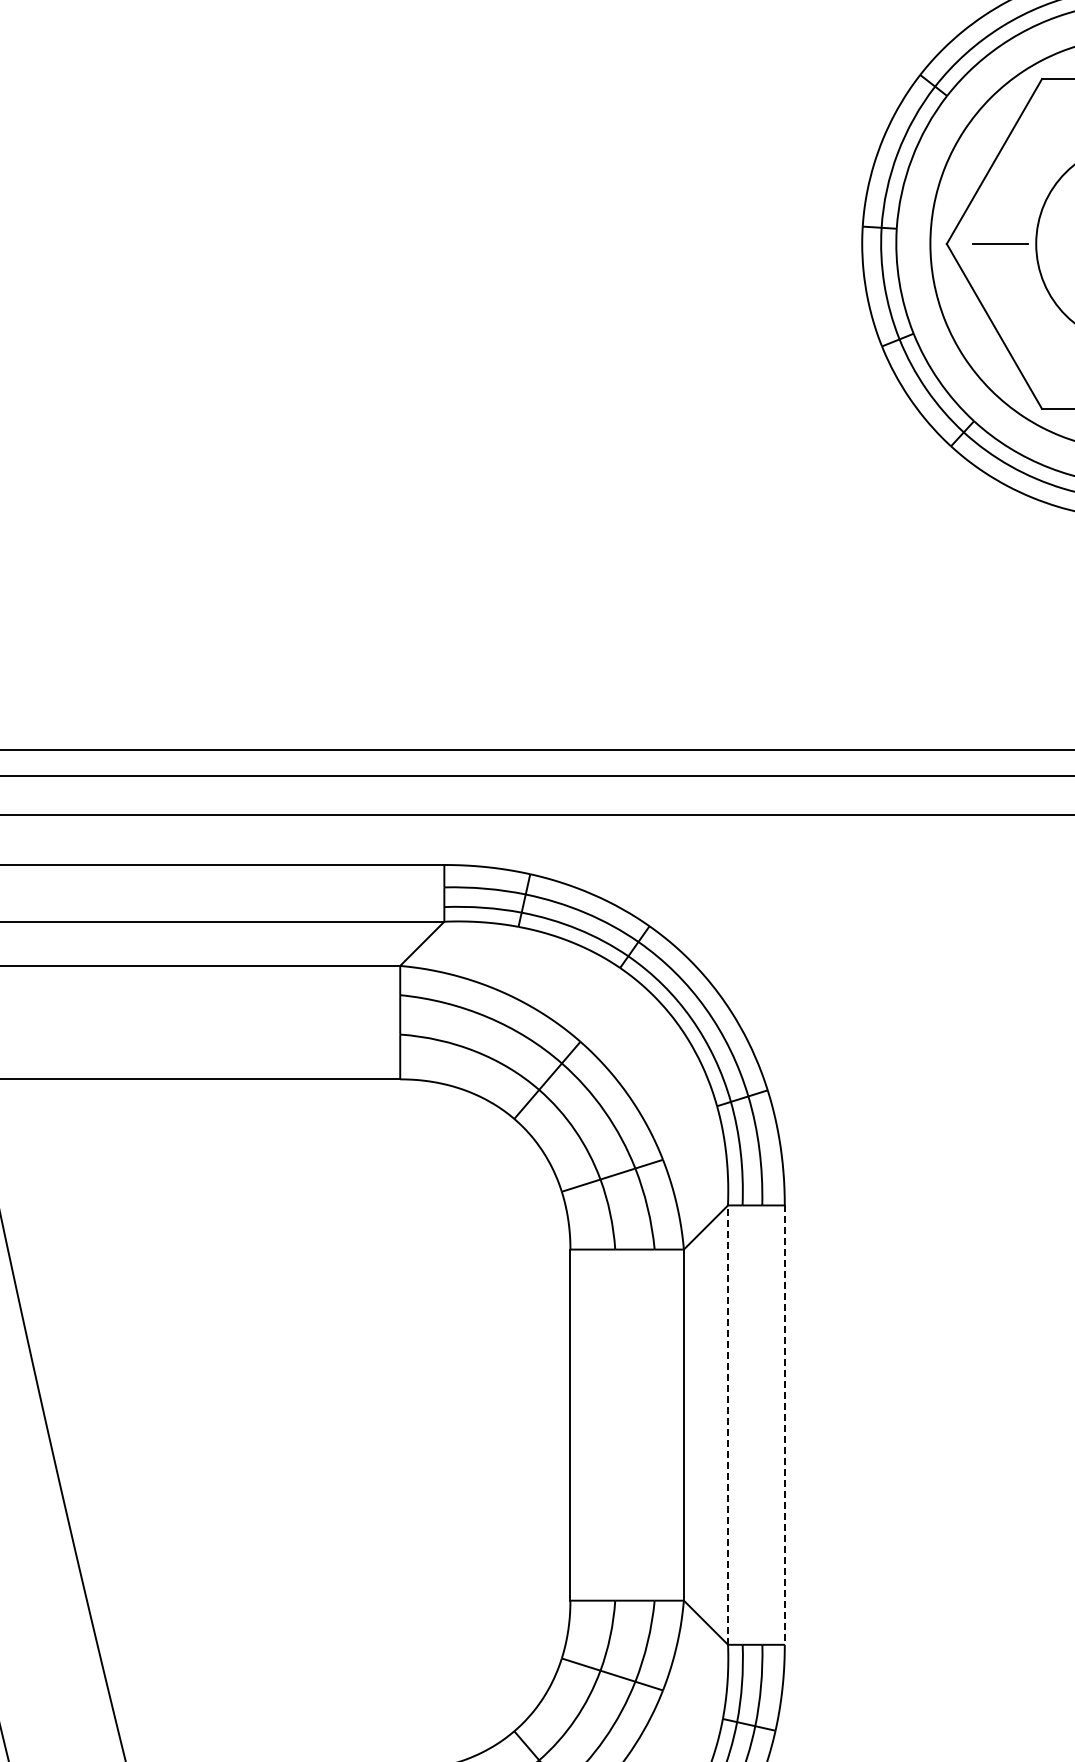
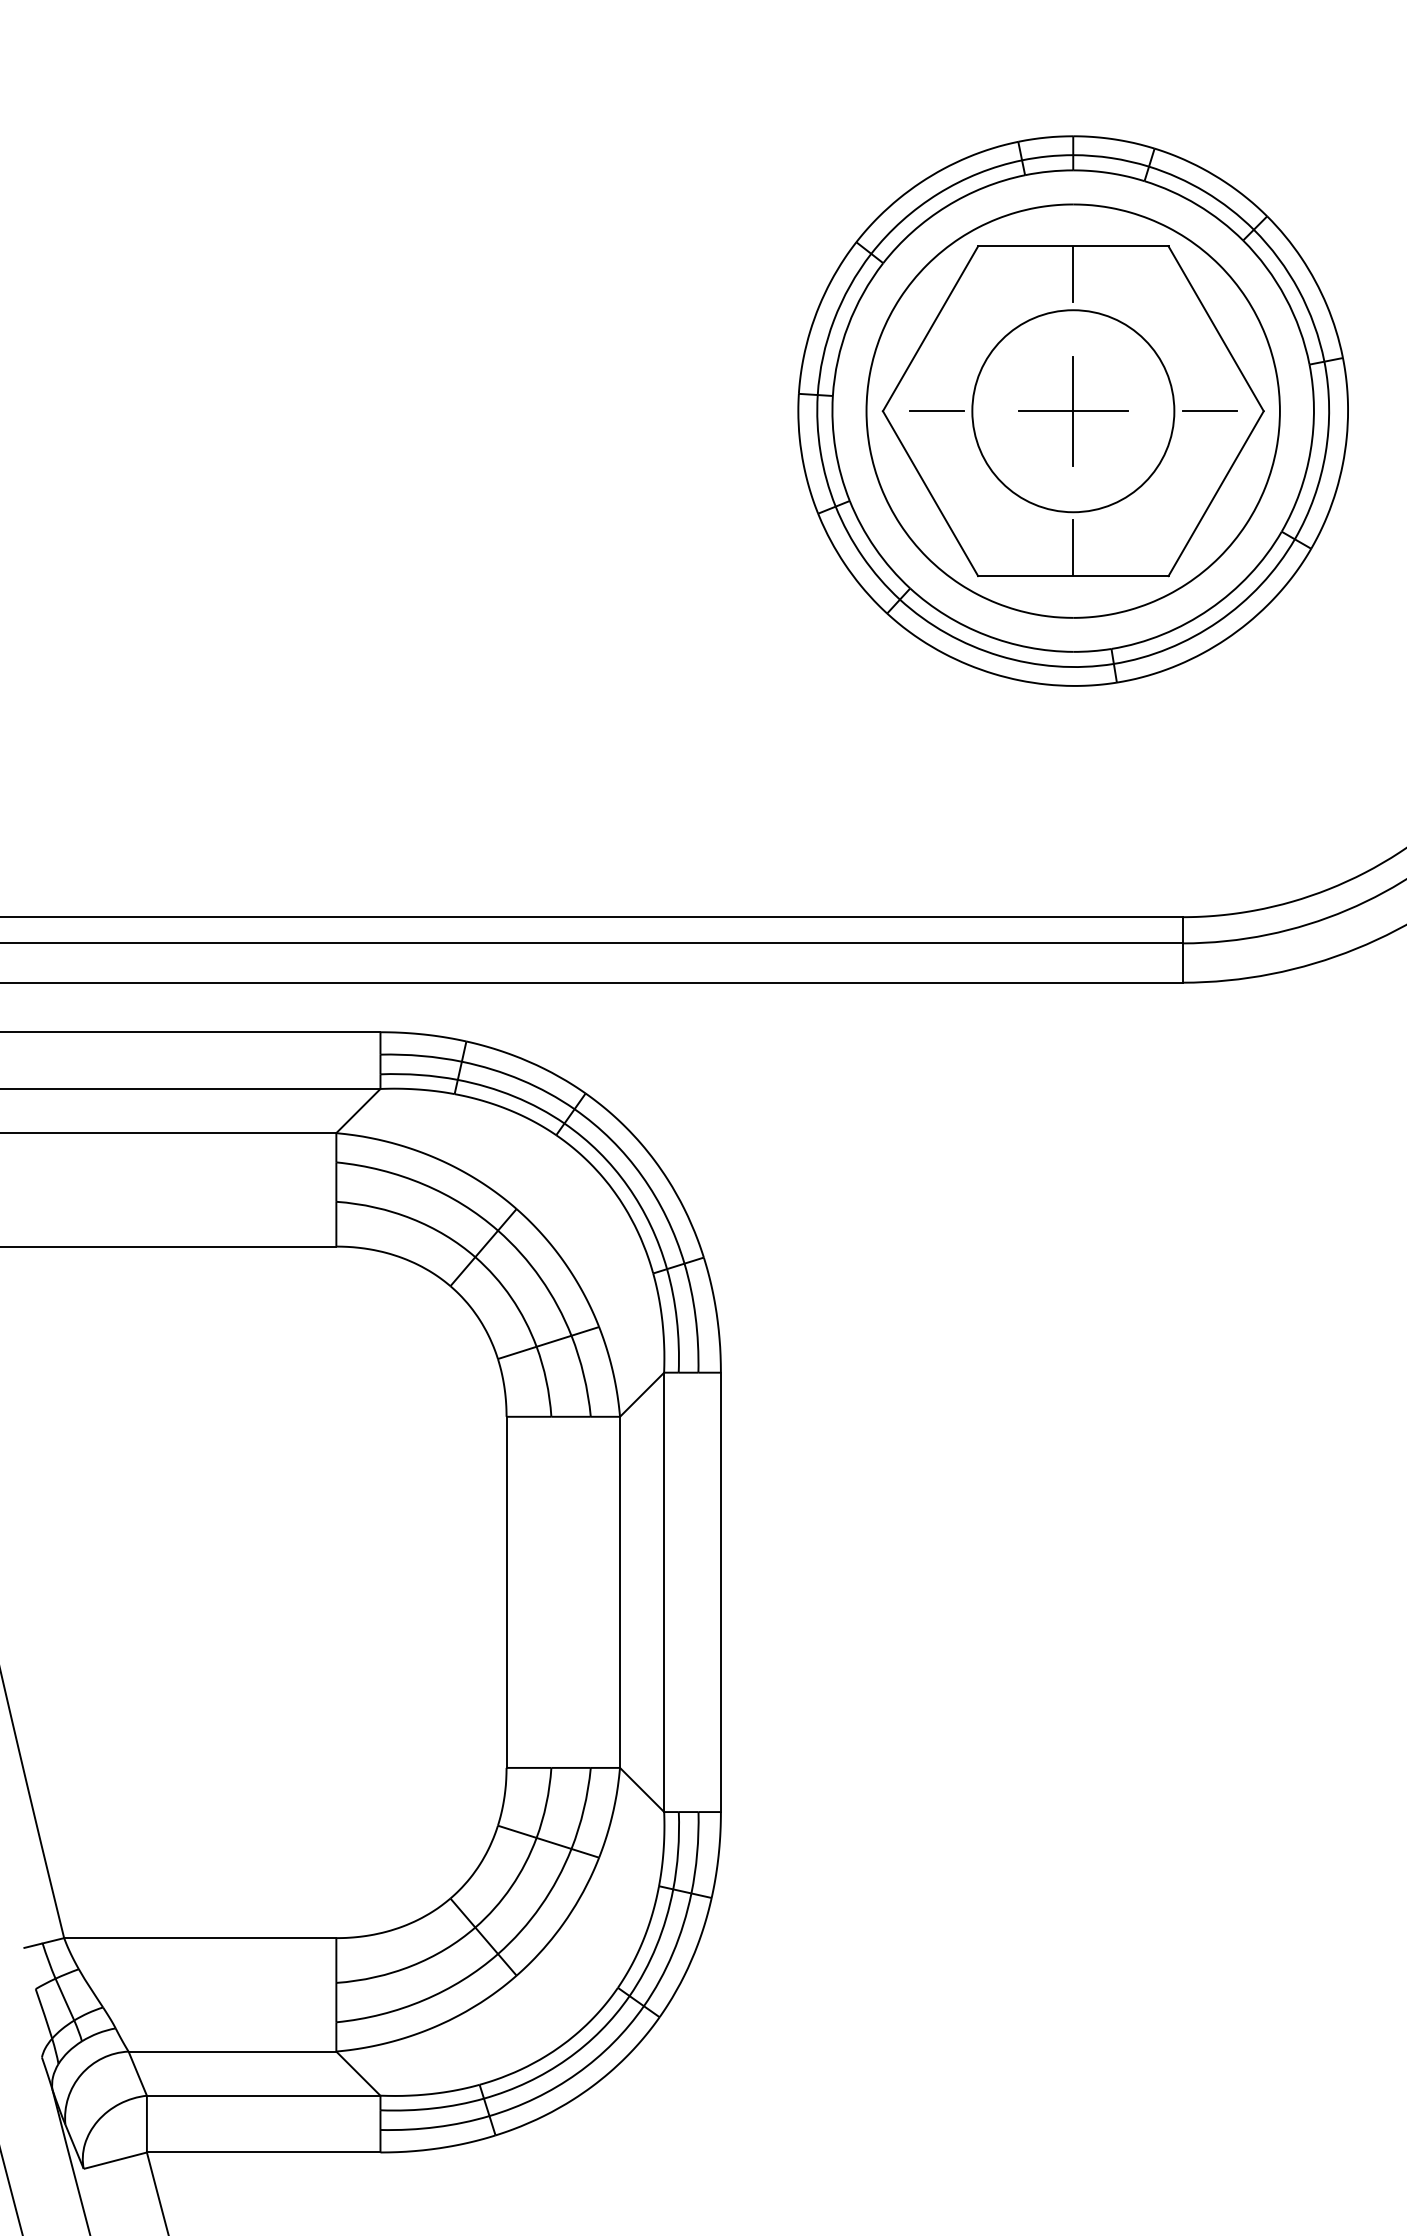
line: (728, 1425) -> (664, 1592), dashed -> solid
line: (784, 1425) -> (720, 1592), dashed -> solid

